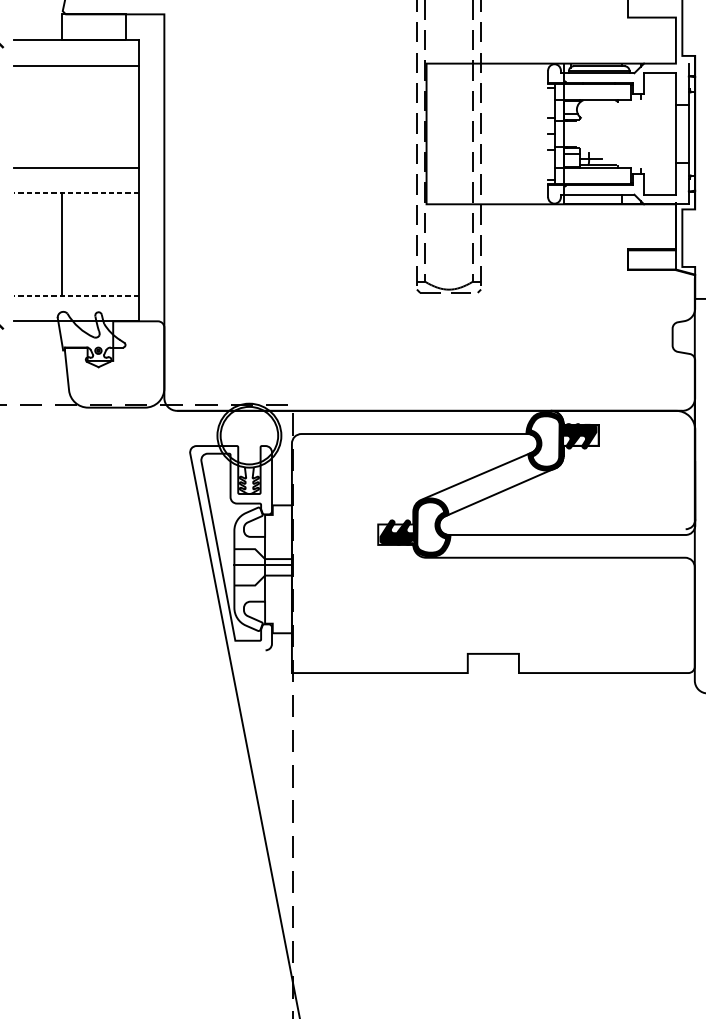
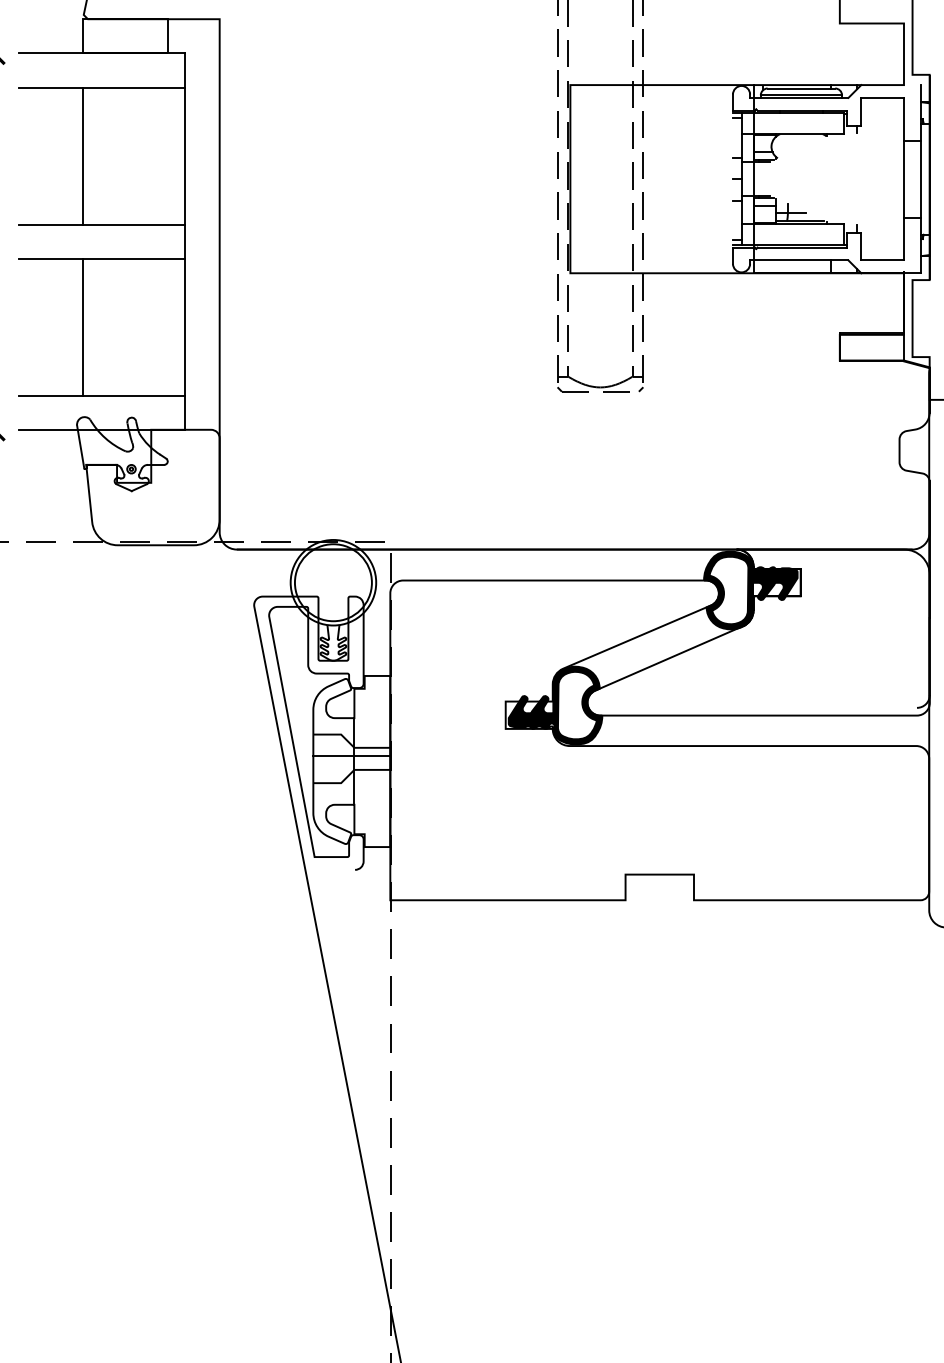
line: (61, 116) -> (82, 155), added
line: (76, 193) -> (101, 258), dashed -> solid
line: (76, 295) -> (101, 395), dashed -> solid

